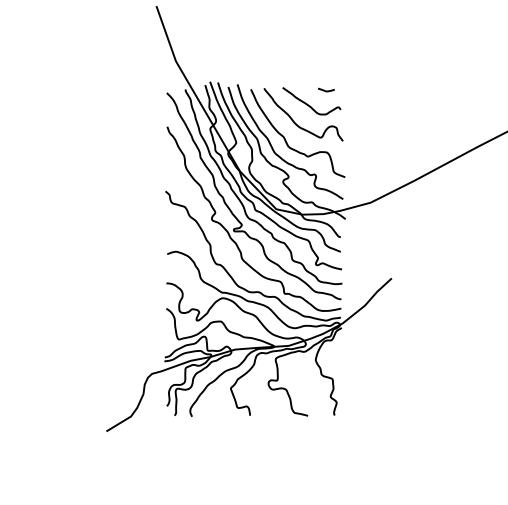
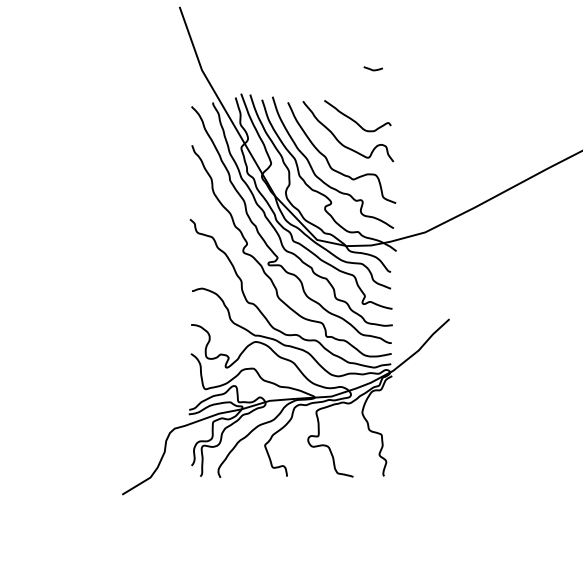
curve: (326, 90) -> (373, 69), moved

